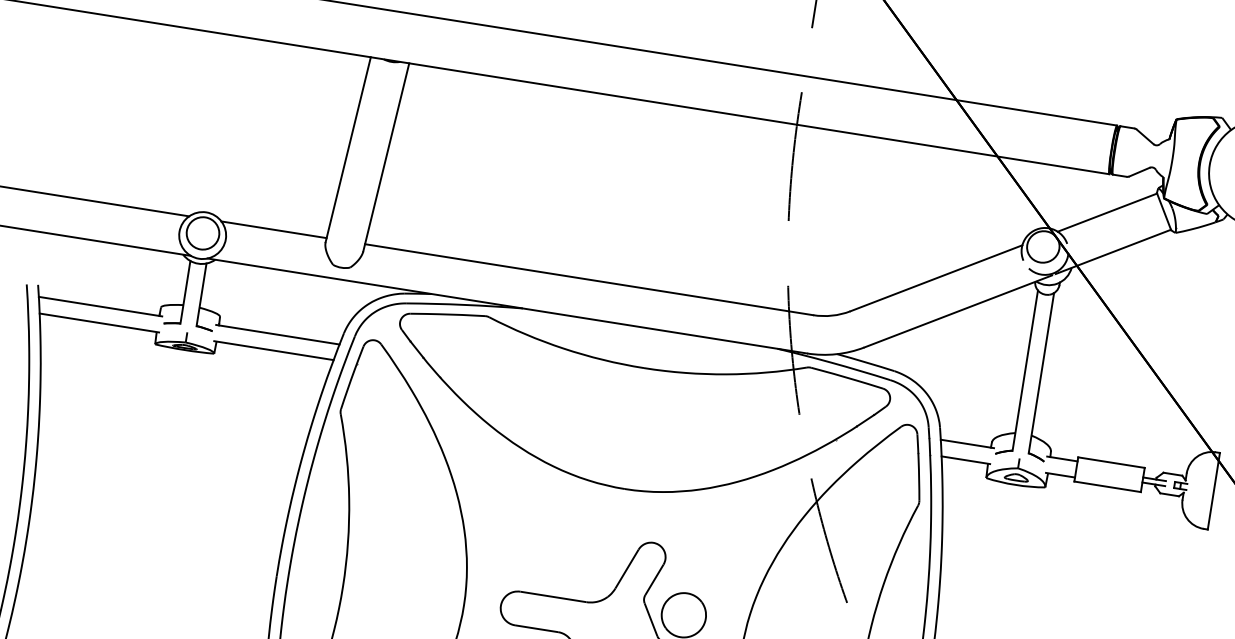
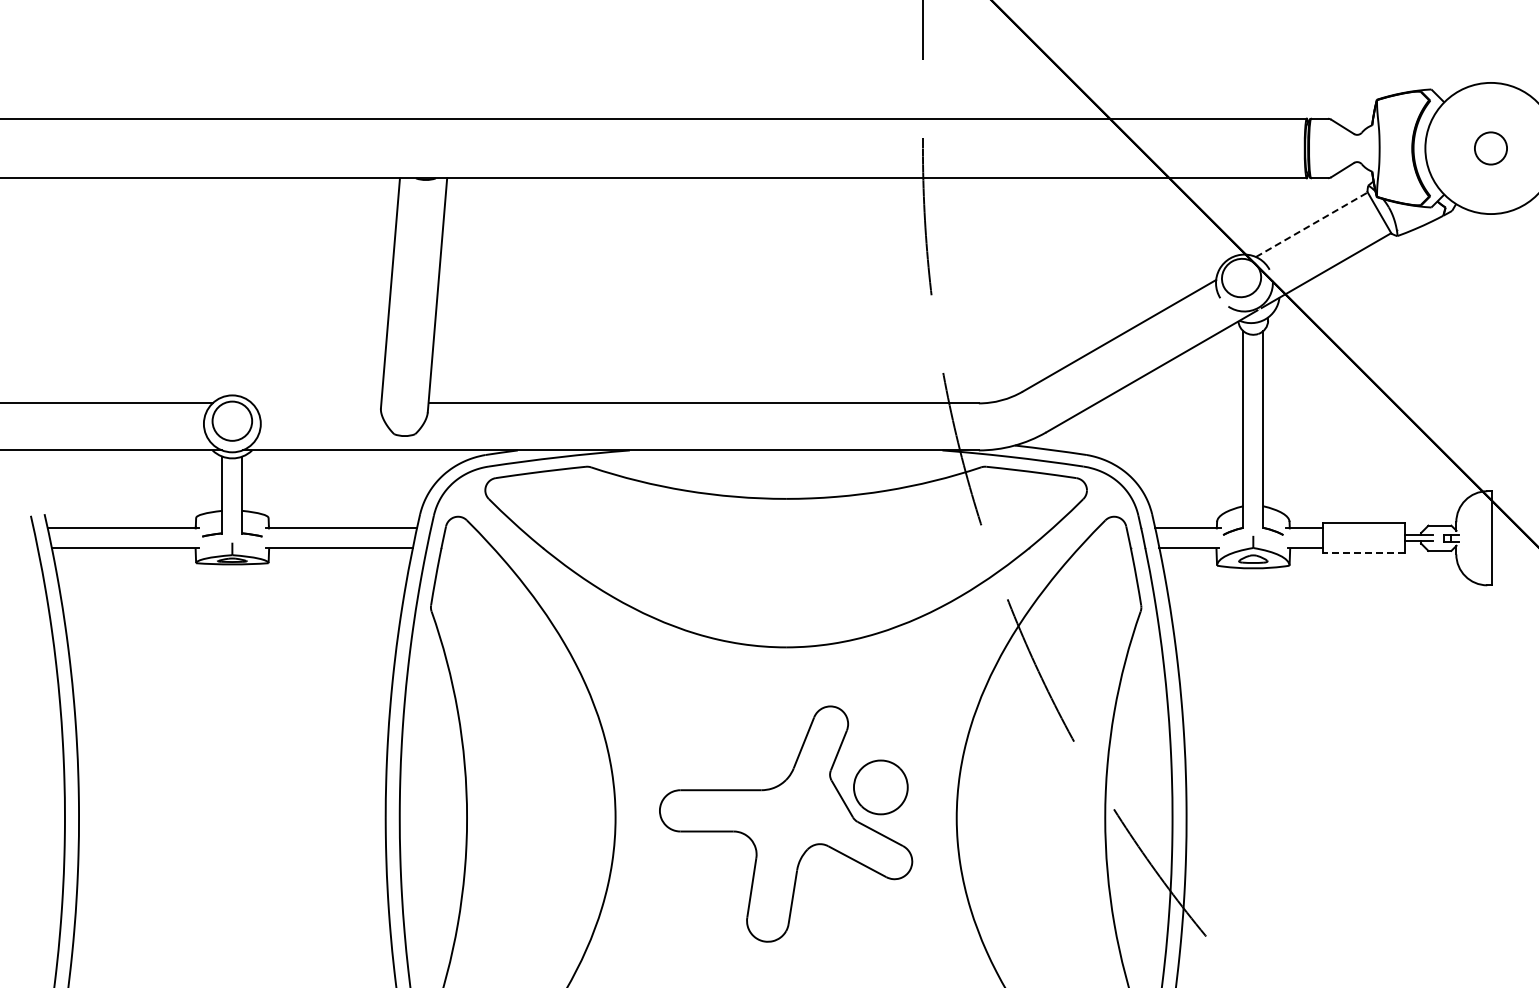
line: (1107, 212) -> (1311, 224), solid -> dashed
line: (273, 229) -> (316, 403), removed
line: (1107, 487) -> (1364, 553), solid -> dashed

